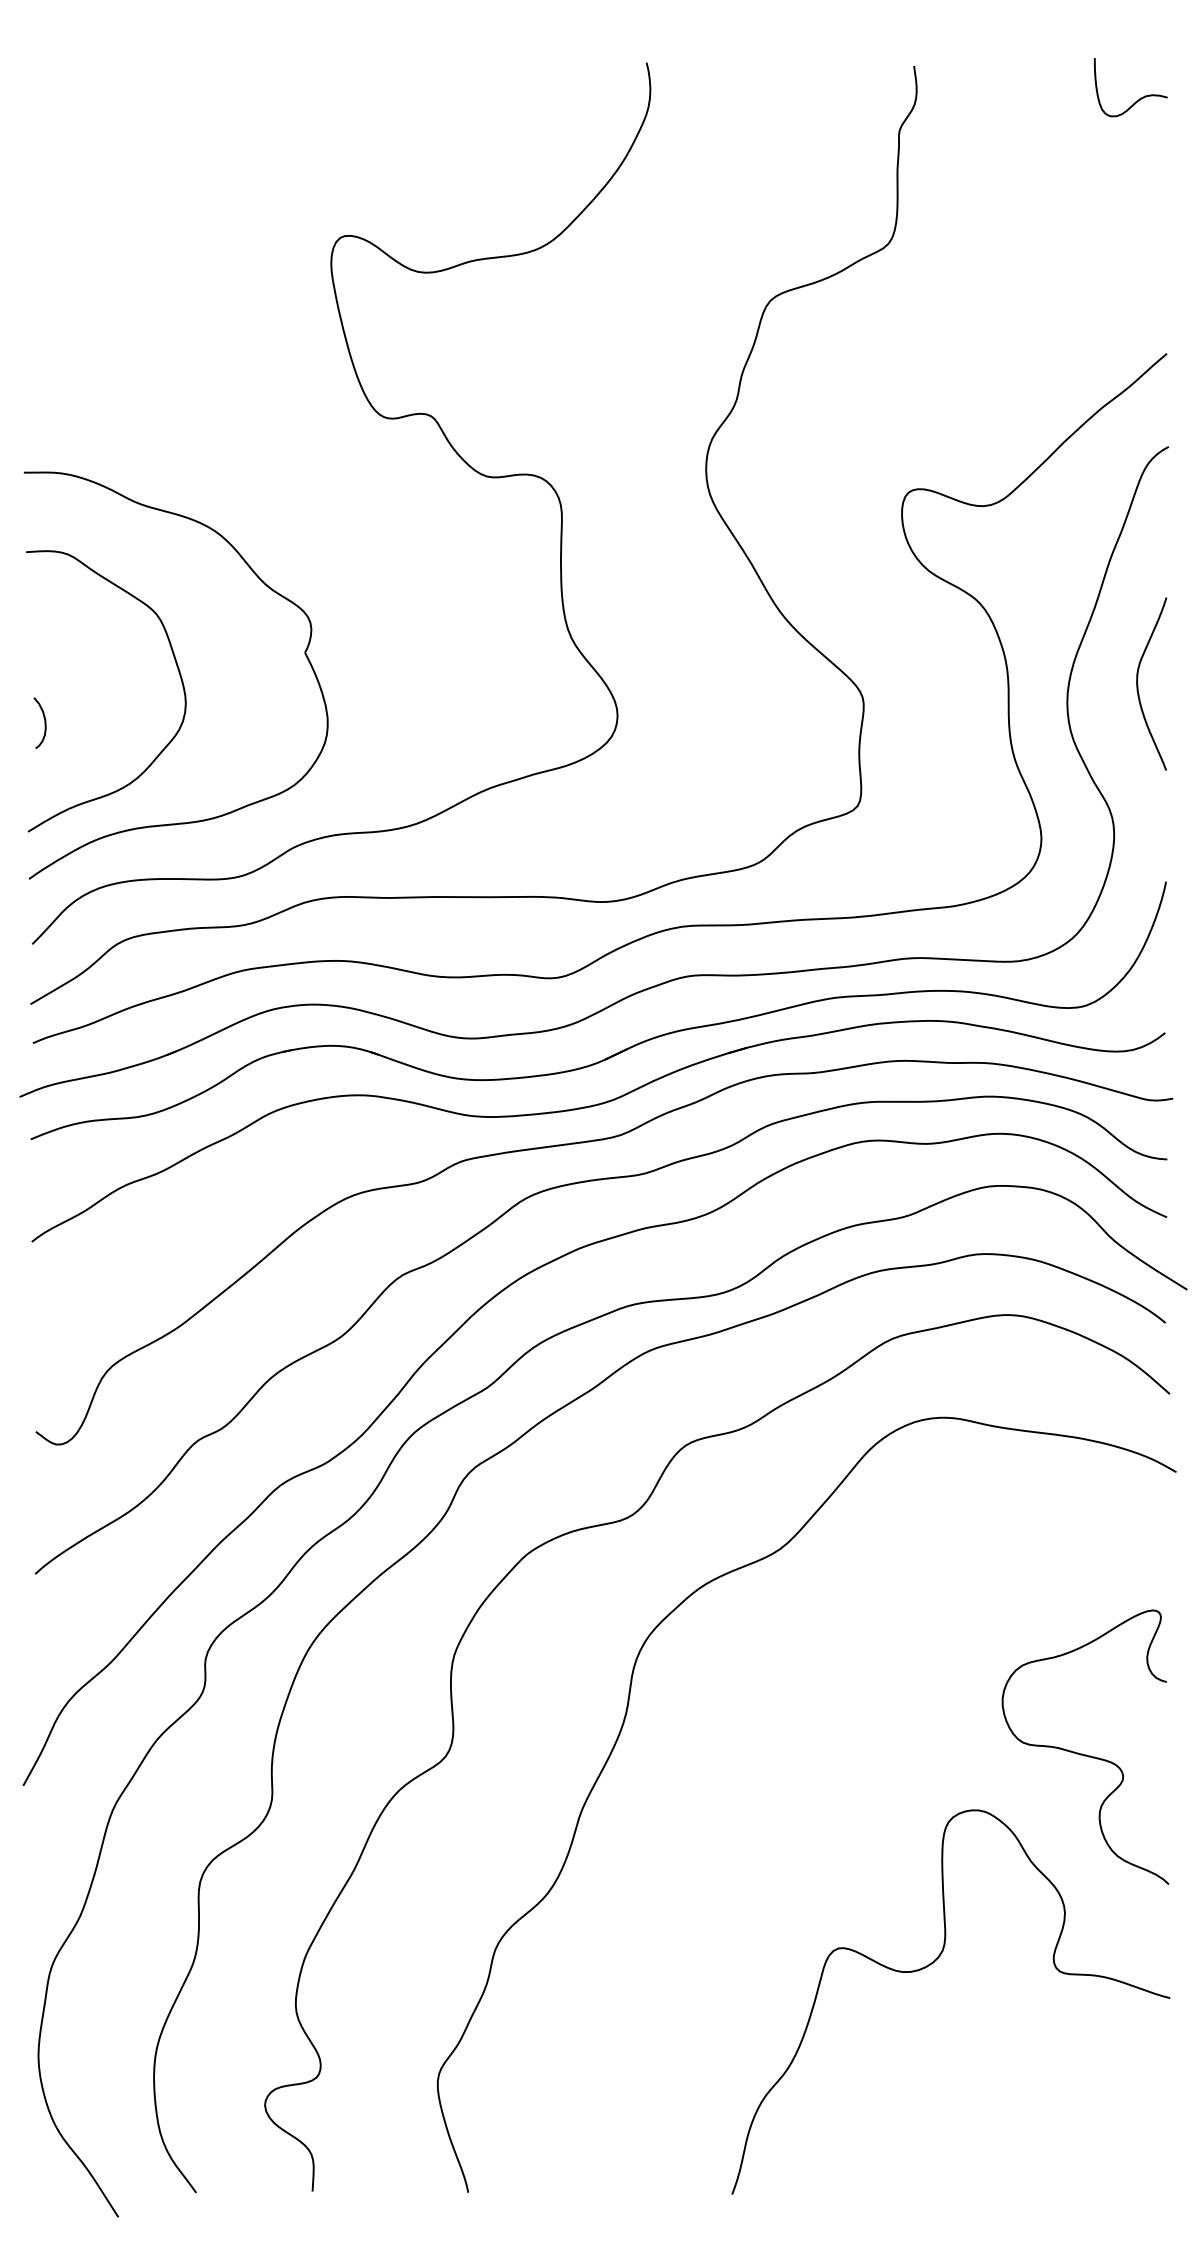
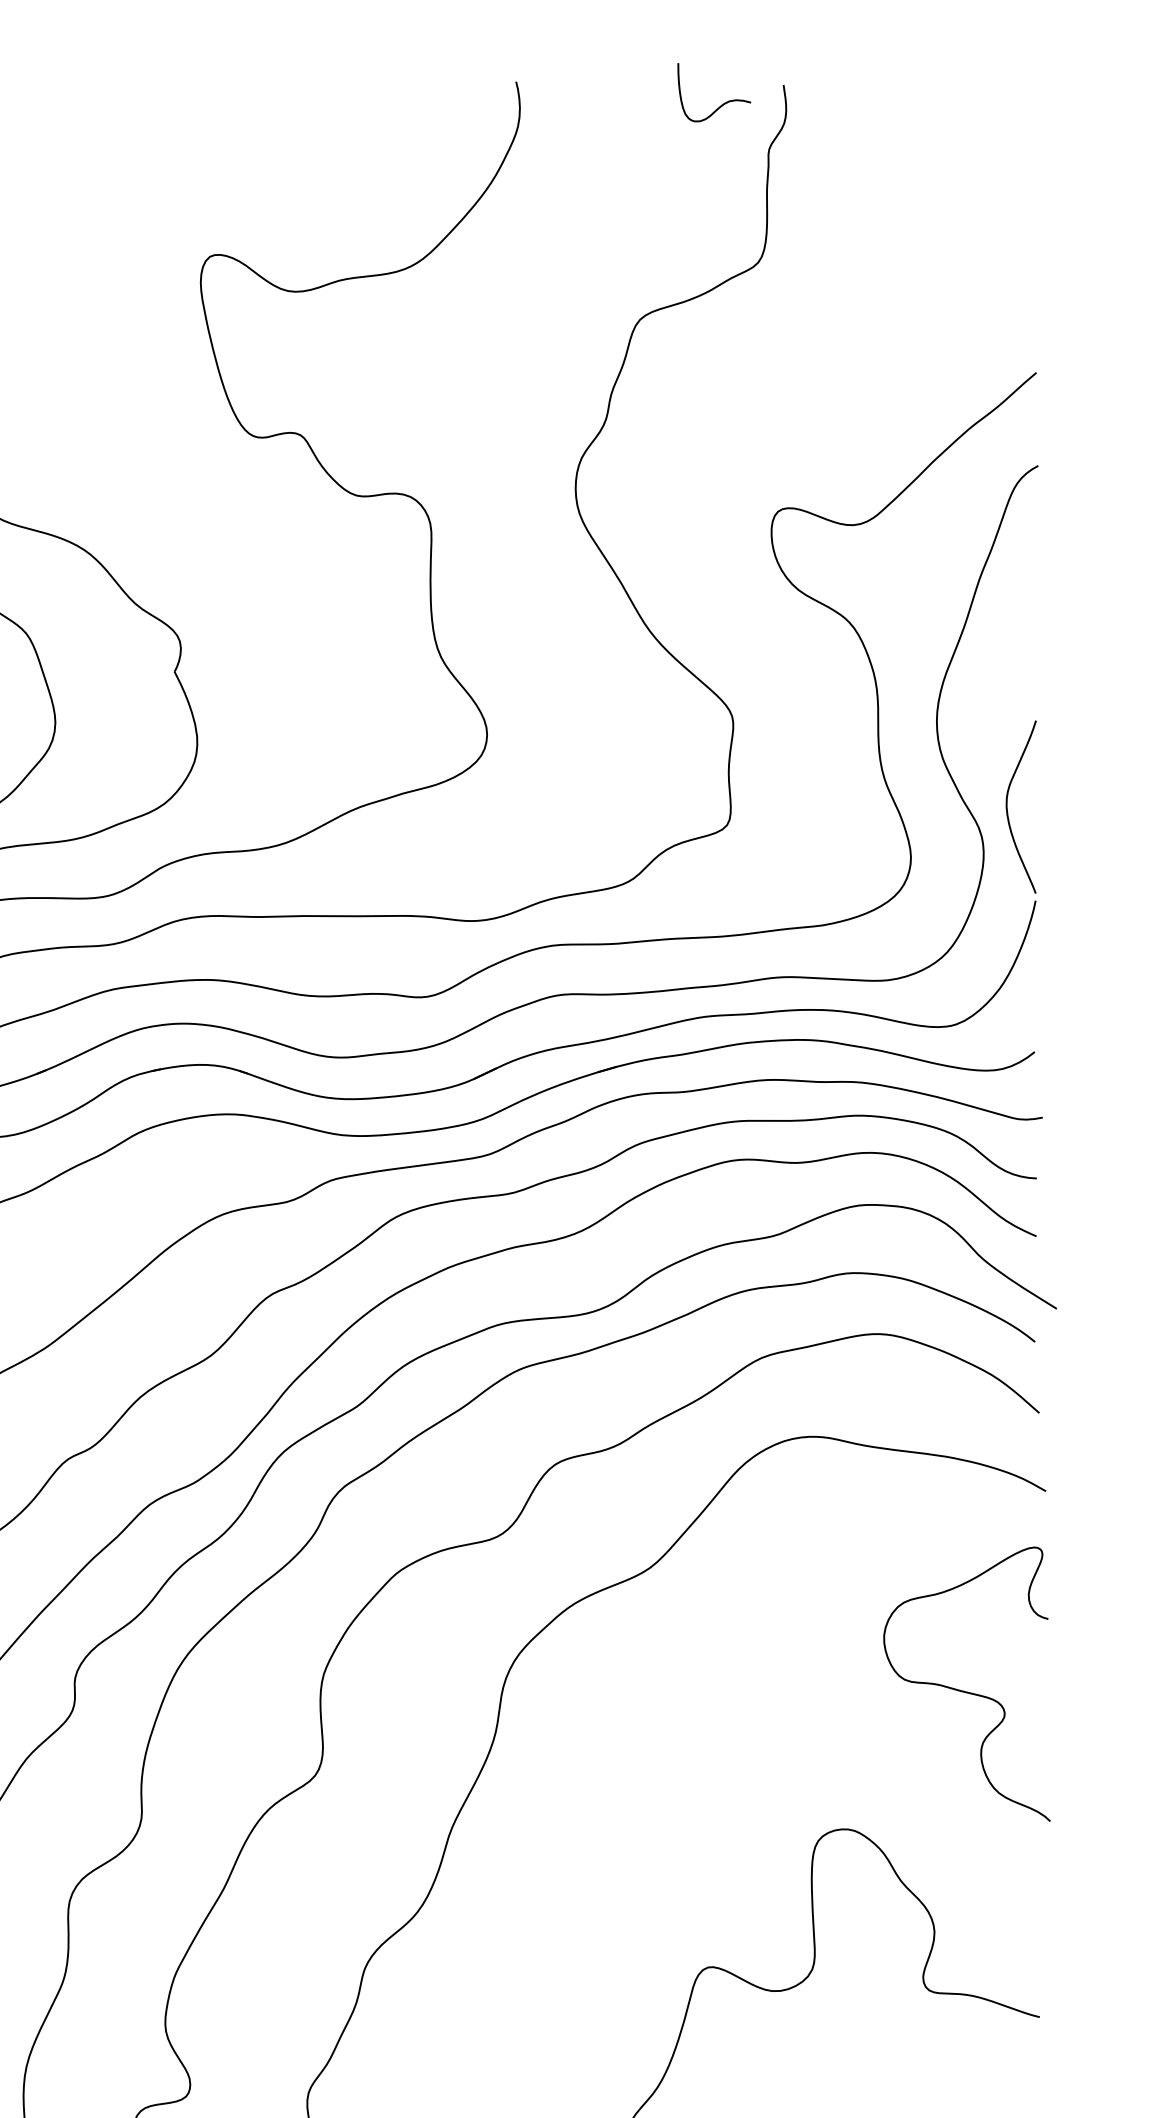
curve: (1139, 98) -> (723, 103), moved
curve: (1138, 685) -> (1008, 808), moved
curve: (1082, 1753) -> (964, 1690), moved

